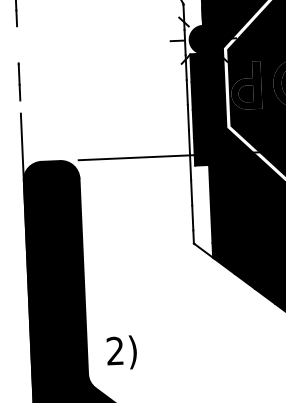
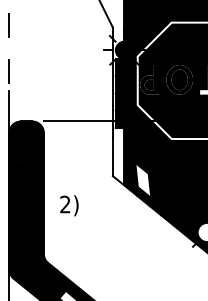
fill: (243, 248) -> (143, 180), removed
text: (121, 352) -> (69, 205), moved

